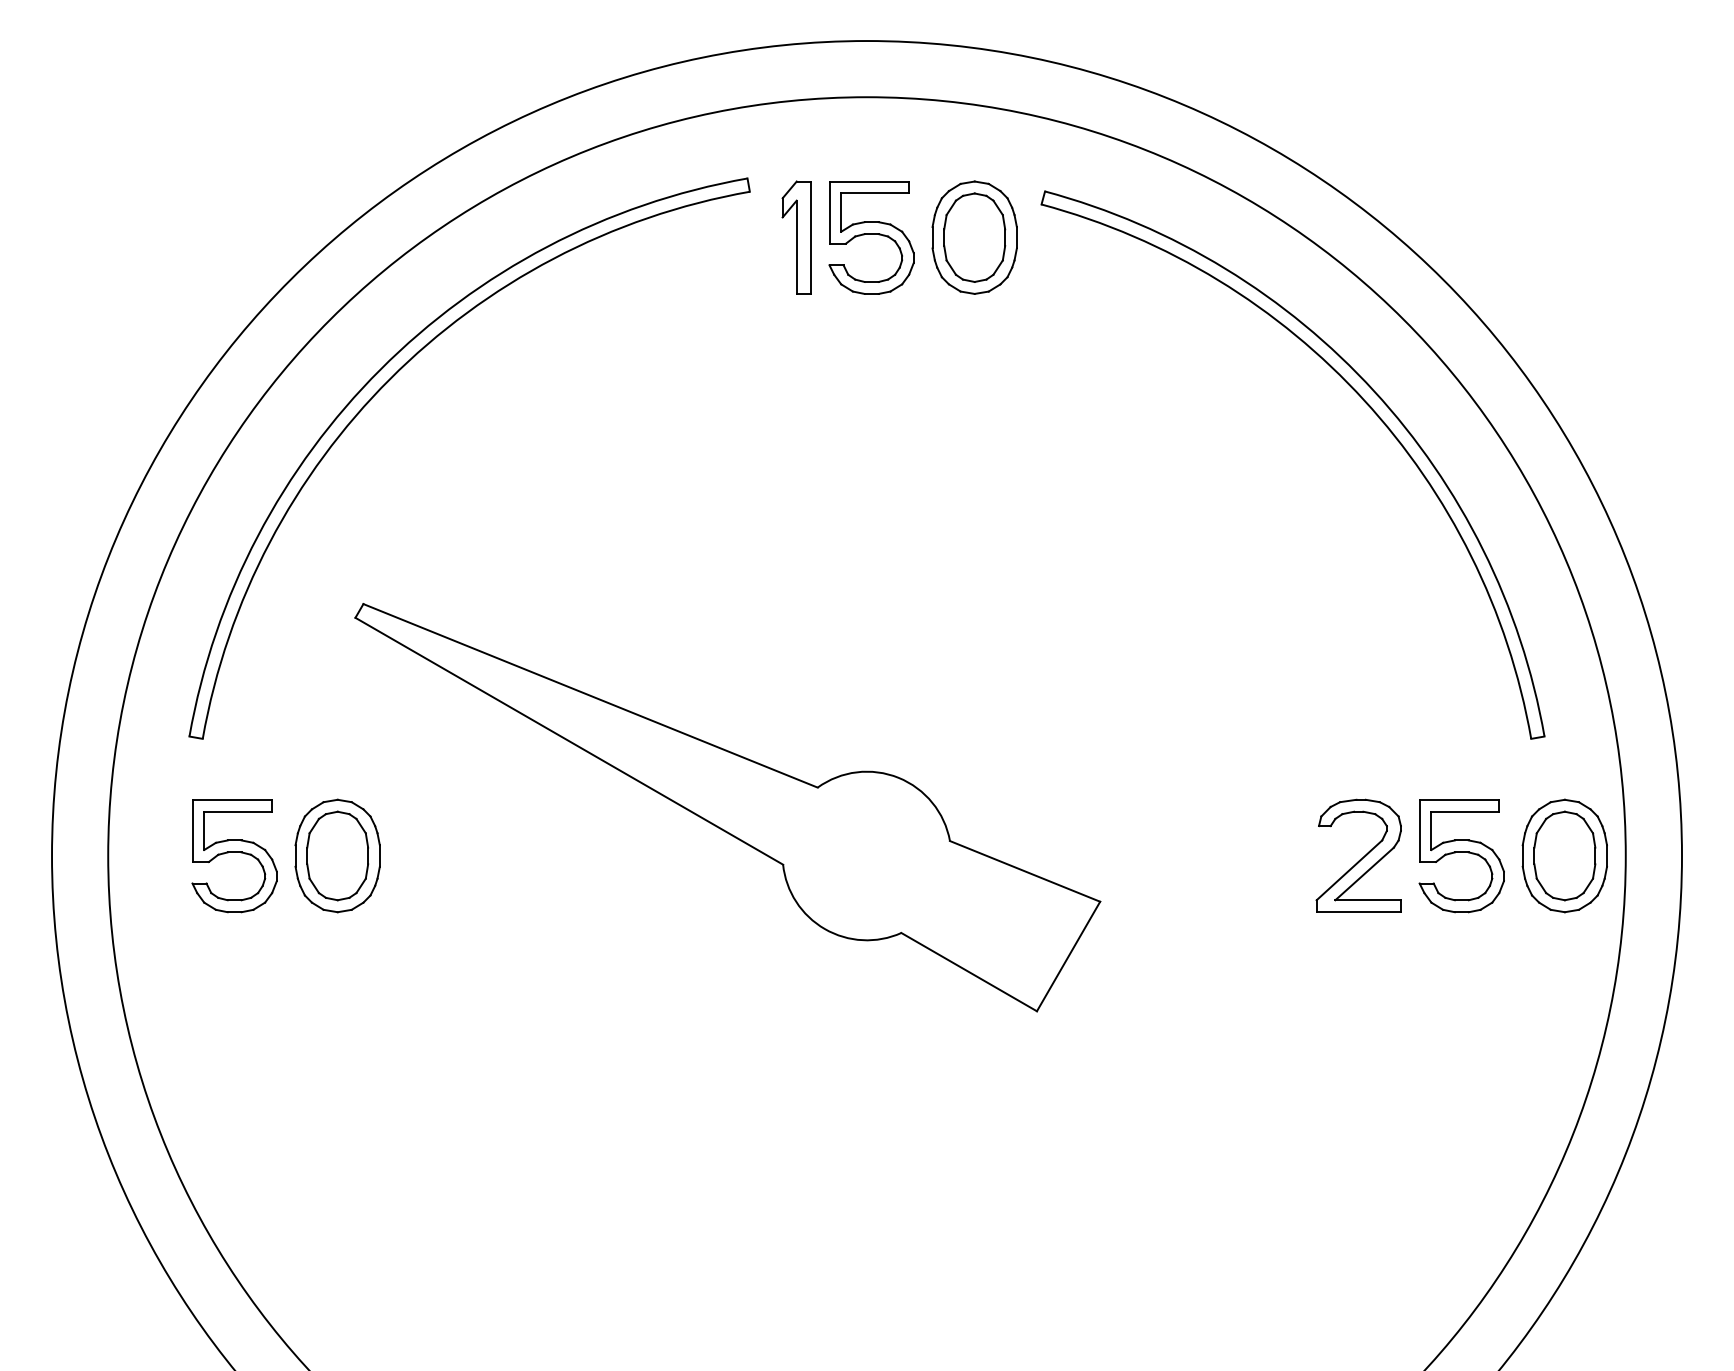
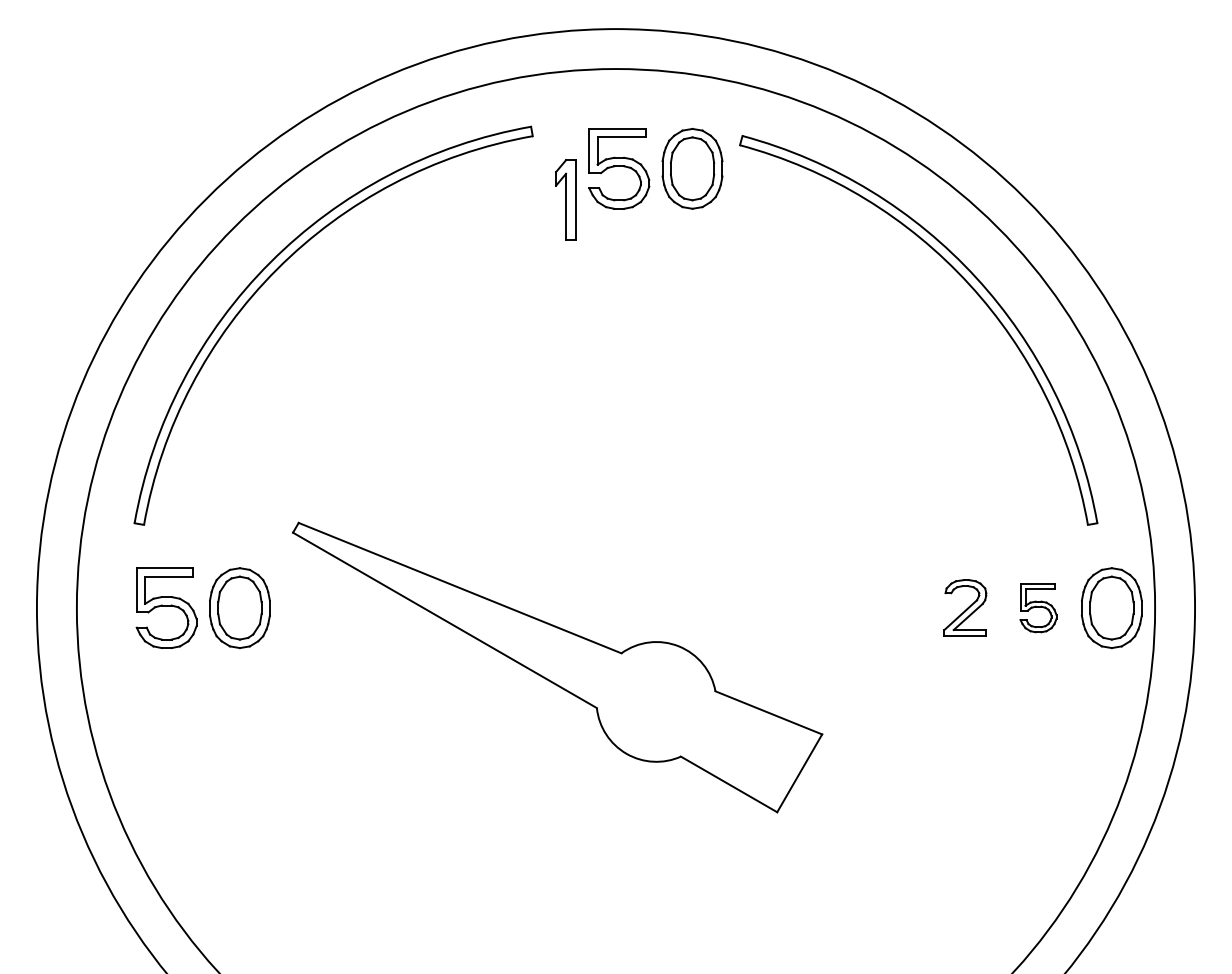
part: (796, 237) -> (565, 199), moved
part: (727, 807) -> (557, 667), moved
part: (1358, 855) -> (965, 607), size x0.7
part: (1461, 856) -> (1038, 608), size x0.6

